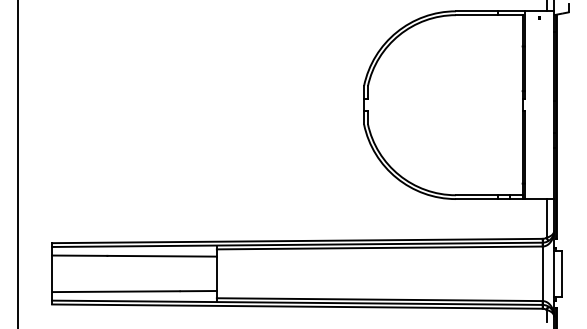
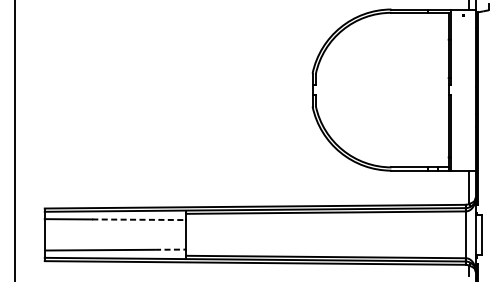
line: (162, 256) -> (139, 219), solid -> dashed
line: (199, 291) -> (171, 250), solid -> dashed

